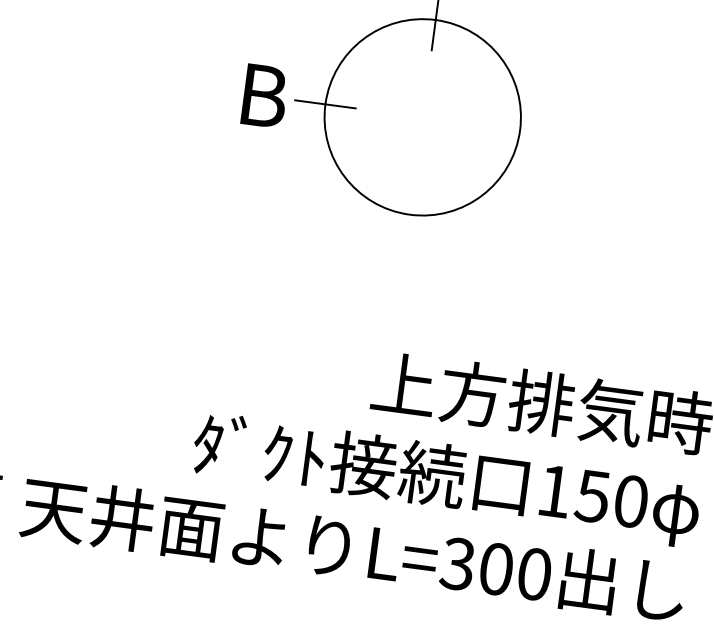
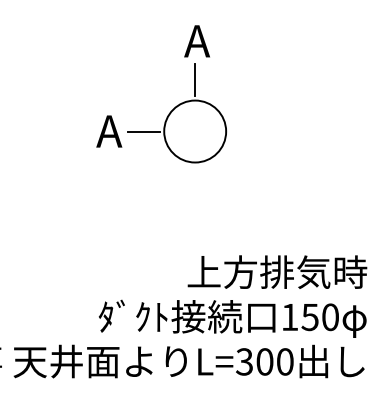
text: (261, 95) -> (109, 131), B -> A
circle: (421, 117) -> (194, 131), size x0.6

